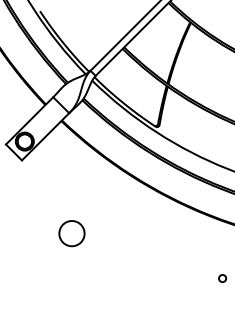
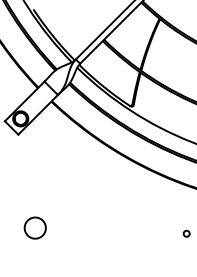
circle: (71, 232) -> (34, 227), moved

